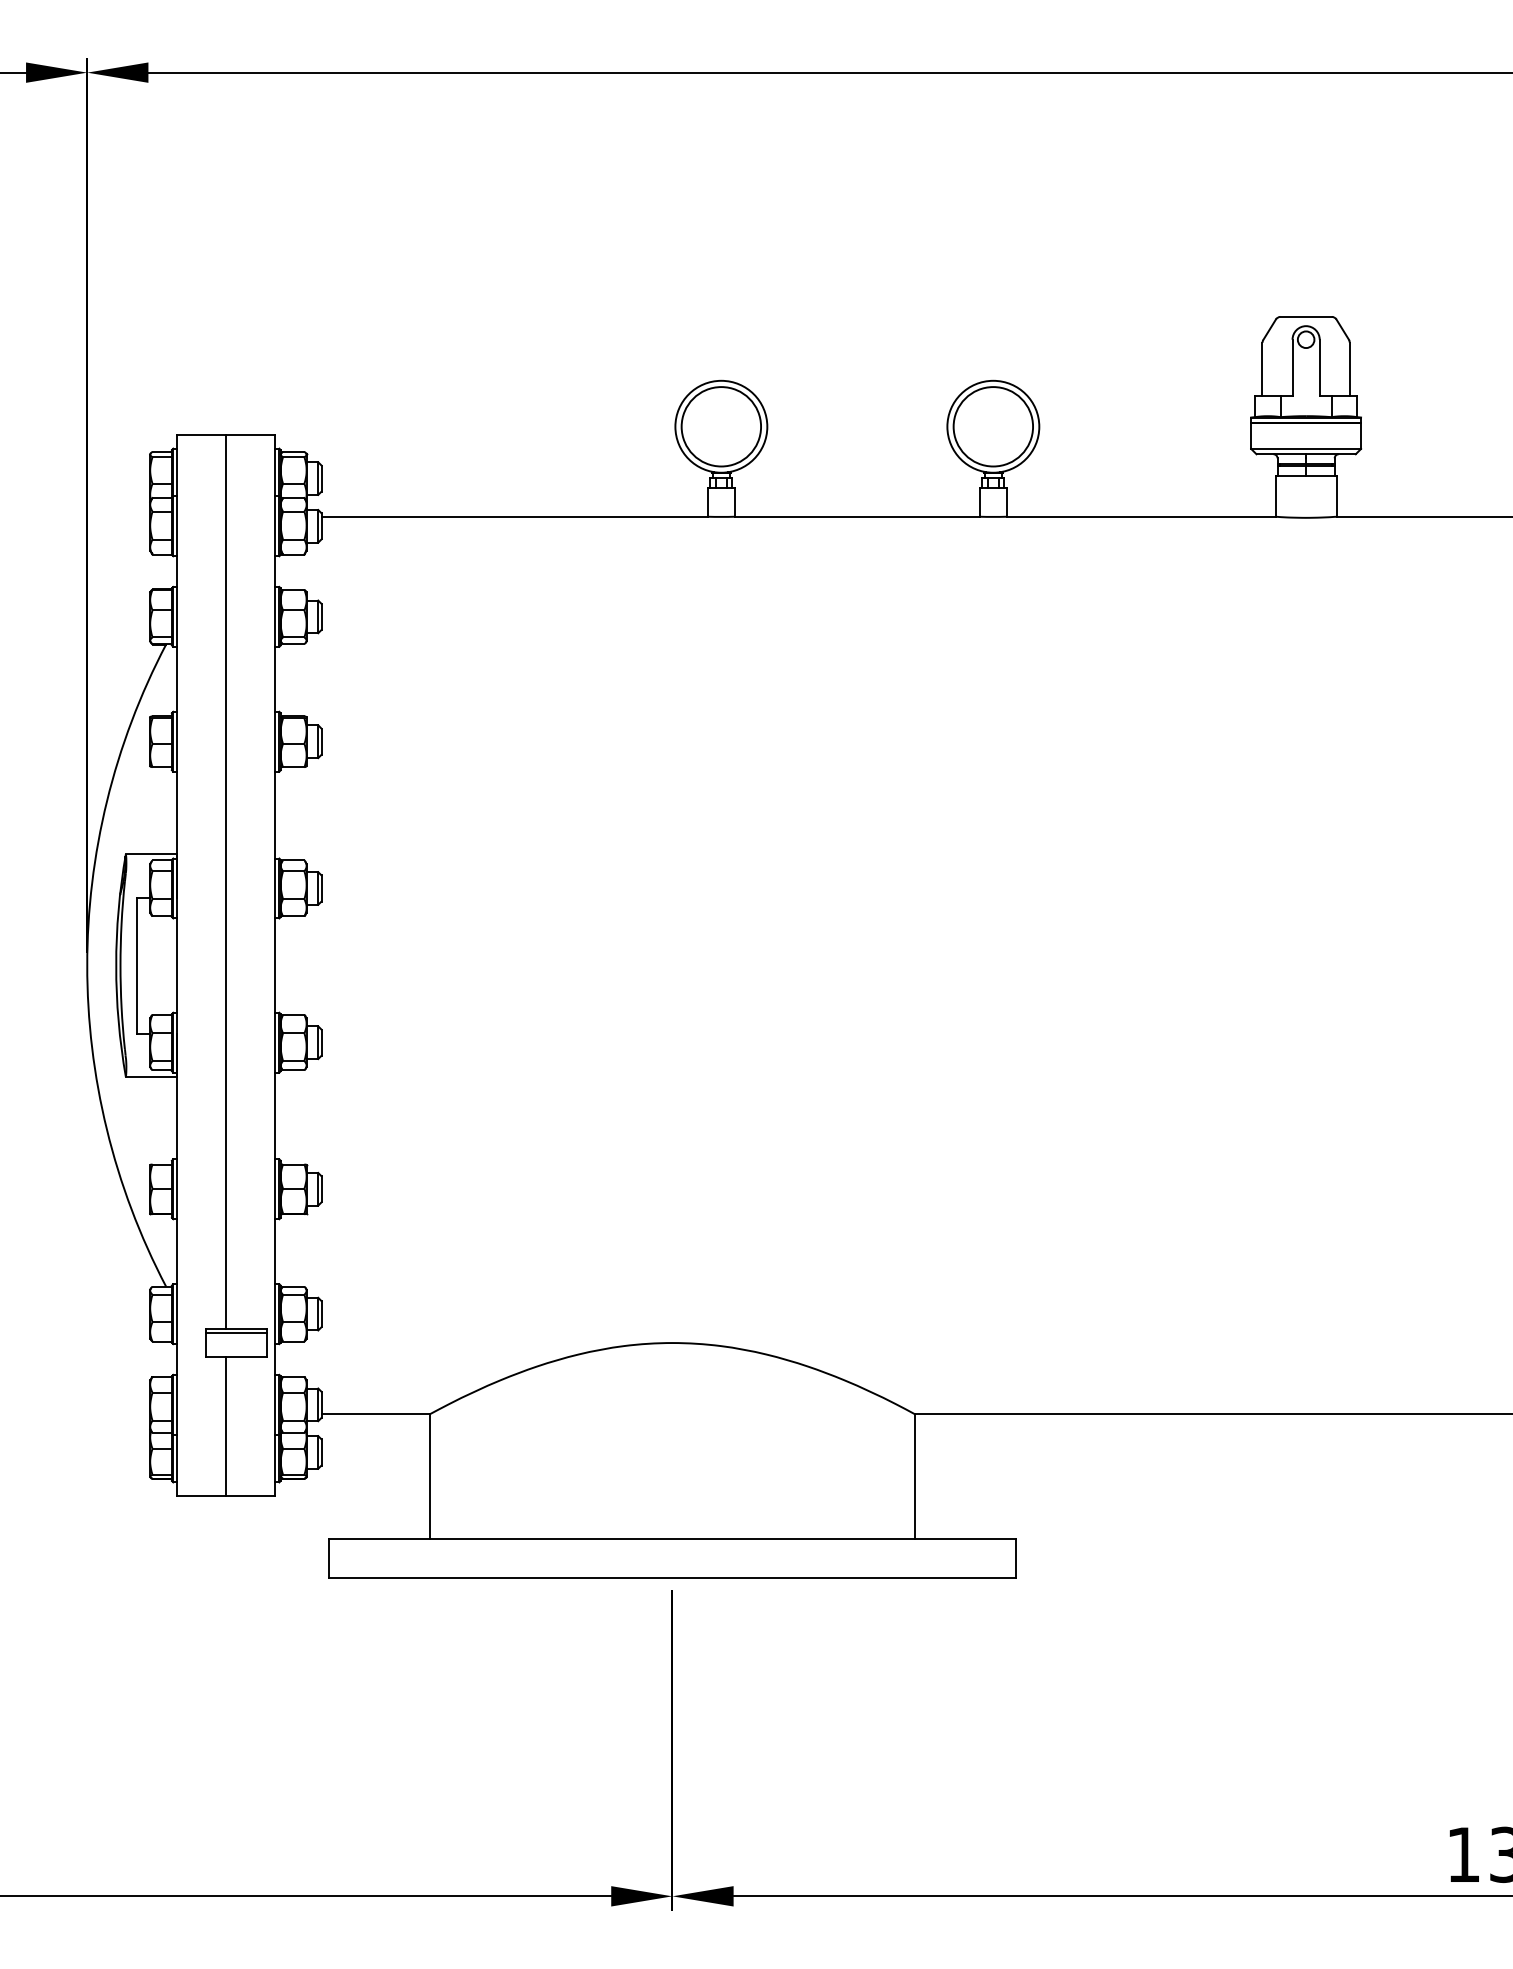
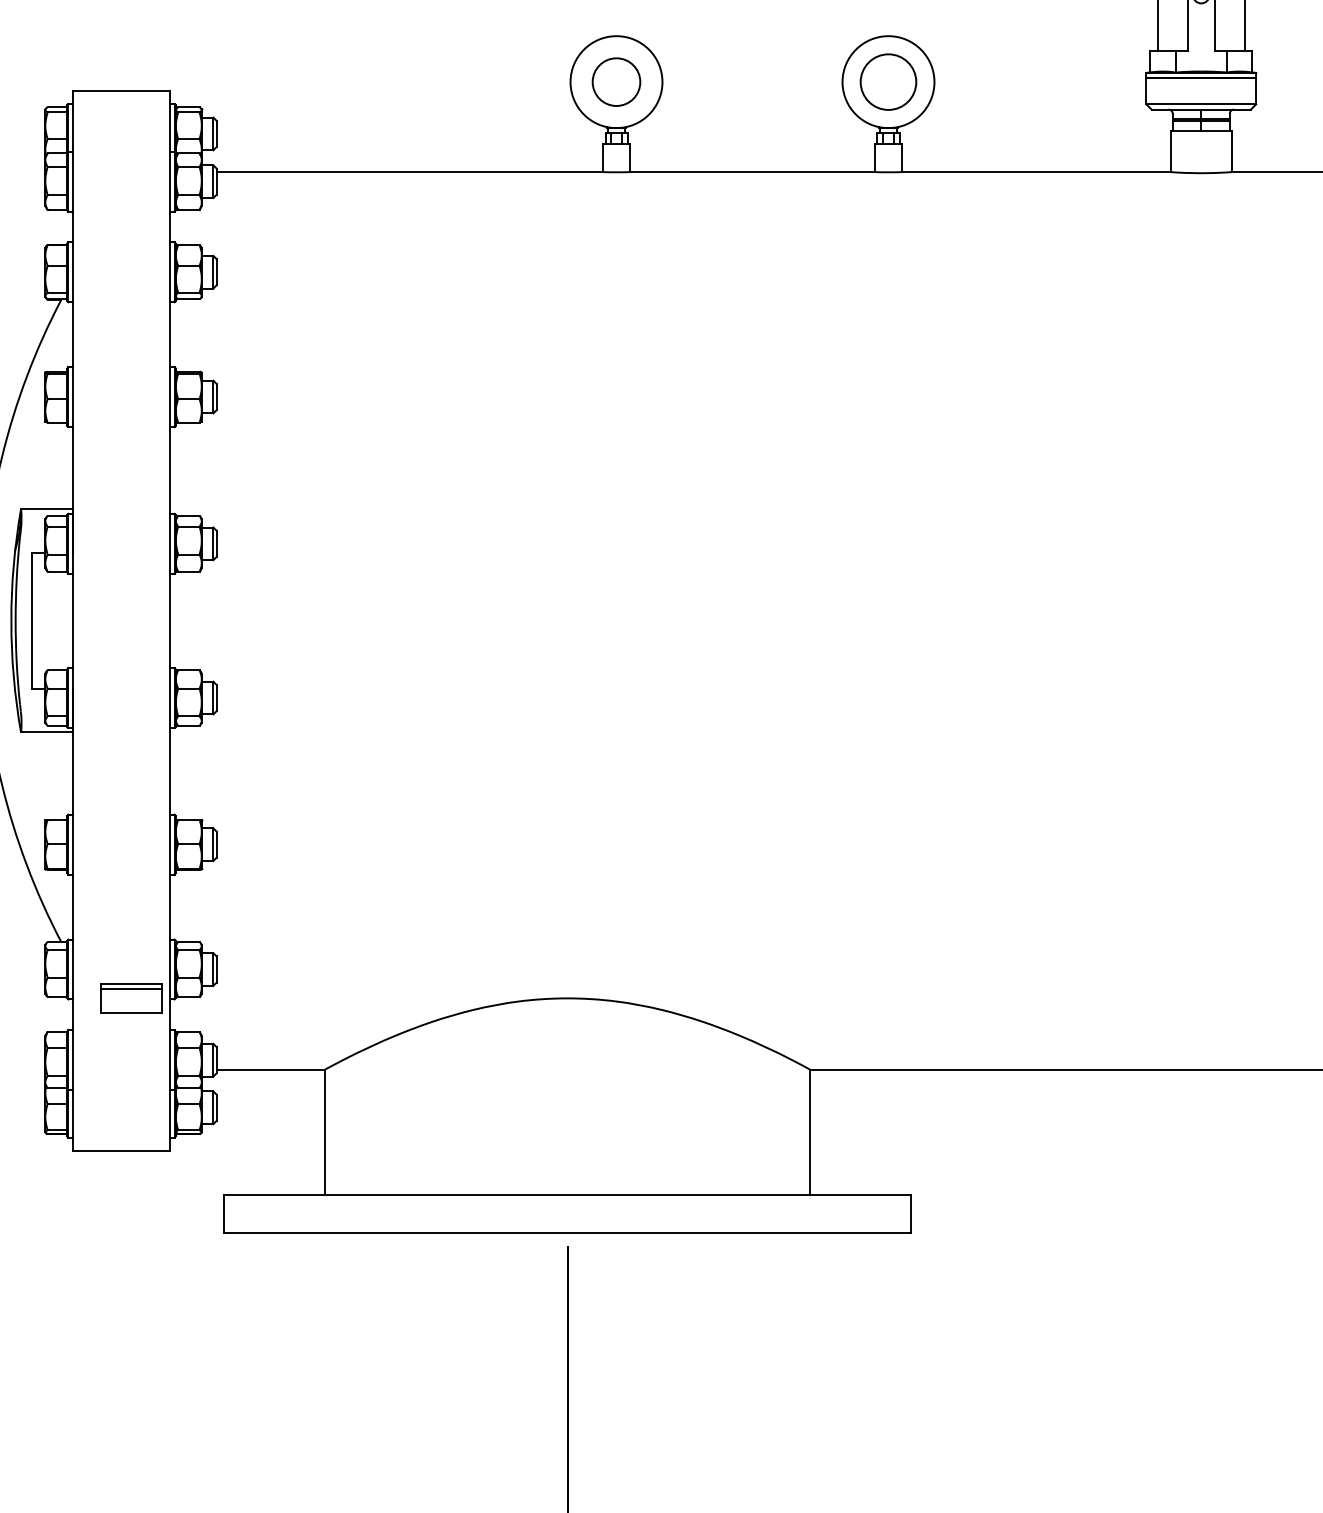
circle: (721, 426) -> (616, 81), size x0.6
circle: (993, 426) -> (888, 81), size x0.7
line: (226, 881) -> (121, 536), removed
line: (226, 1426) -> (121, 1081), removed

